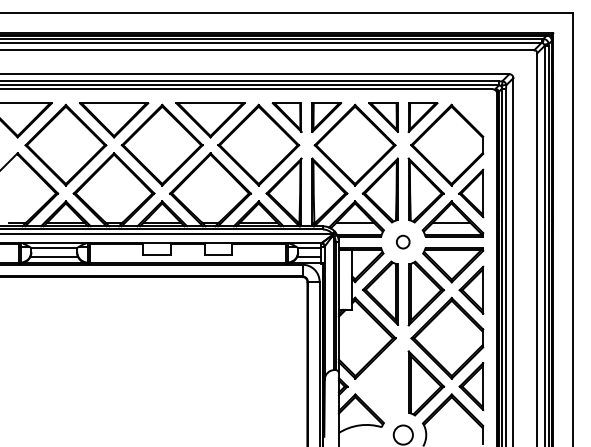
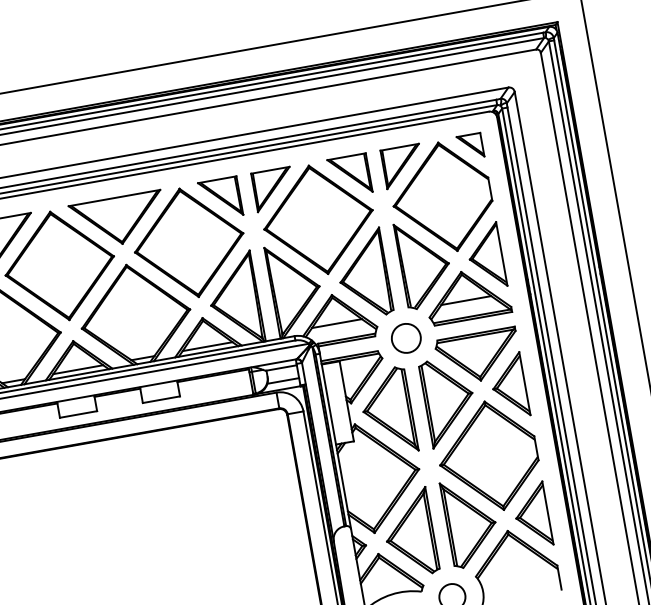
part: (474, 111) -> (470, 145), added
circle: (402, 241) -> (405, 337), size x1.67
part: (380, 383) -> (409, 533), added

